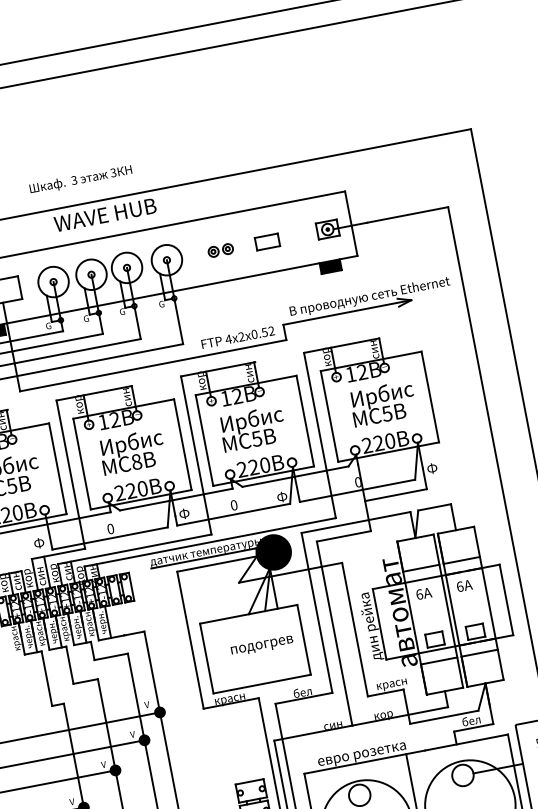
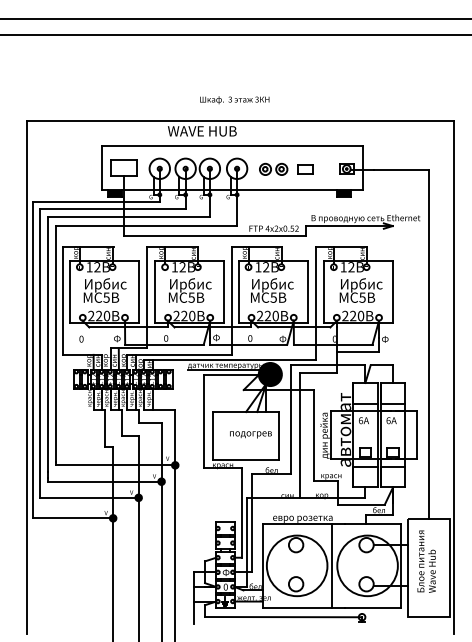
text: (80, 180) -> (234, 100), moved
part: (220, 249) -> (273, 168), size x1.67
text: (136, 461) -> (191, 297), 8 -> 5

